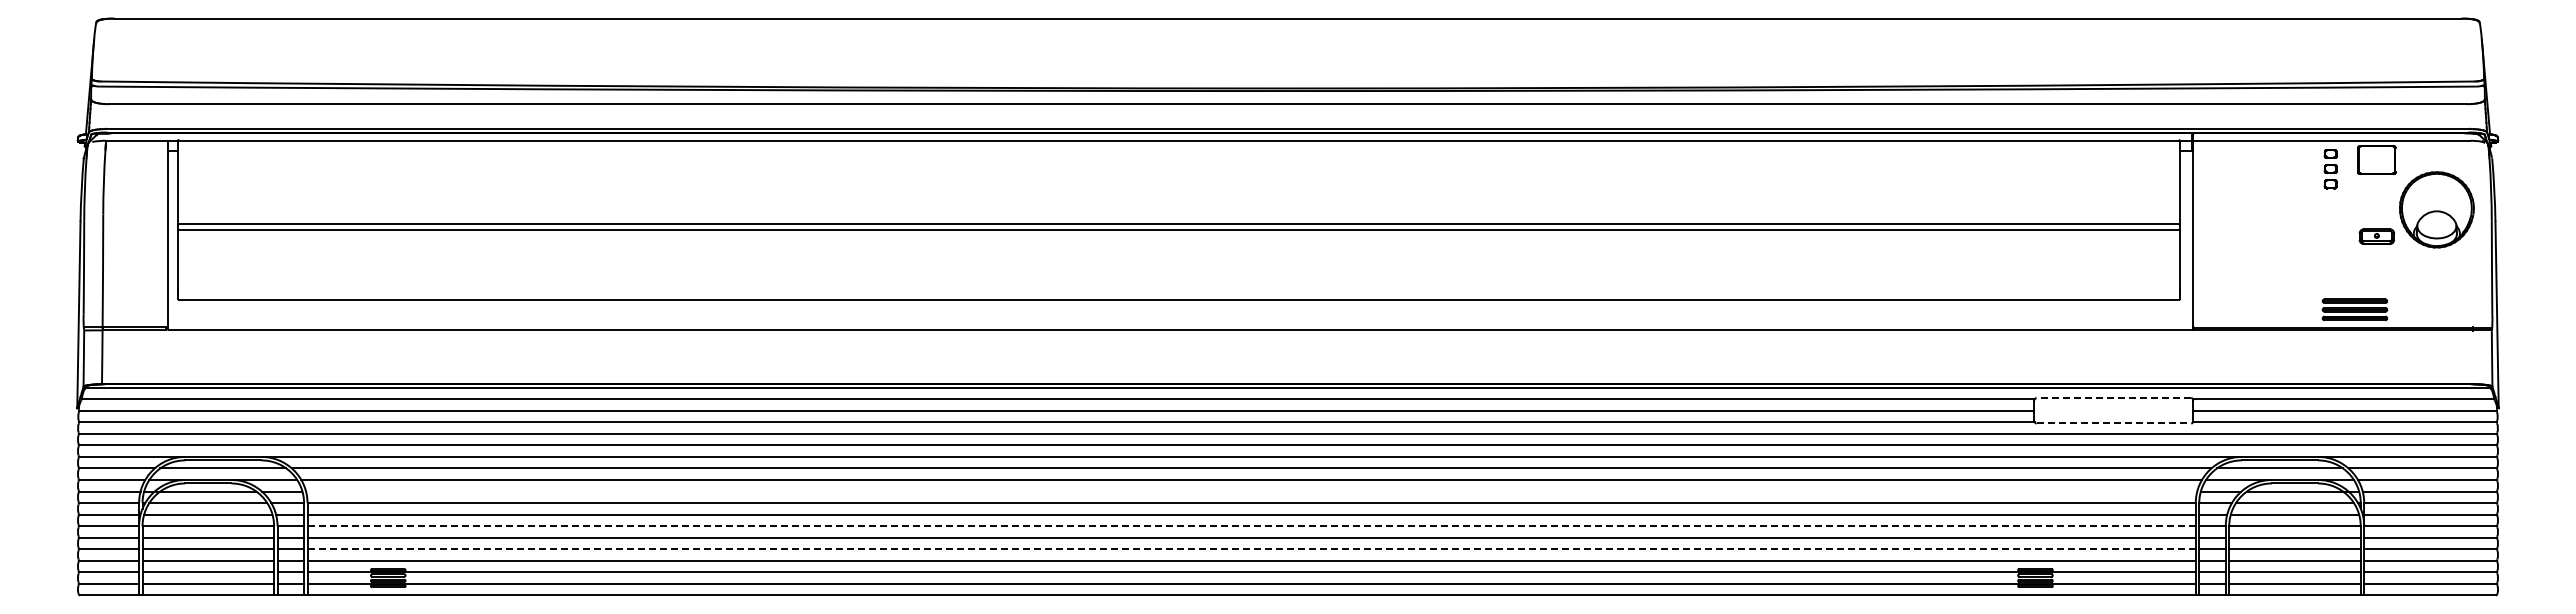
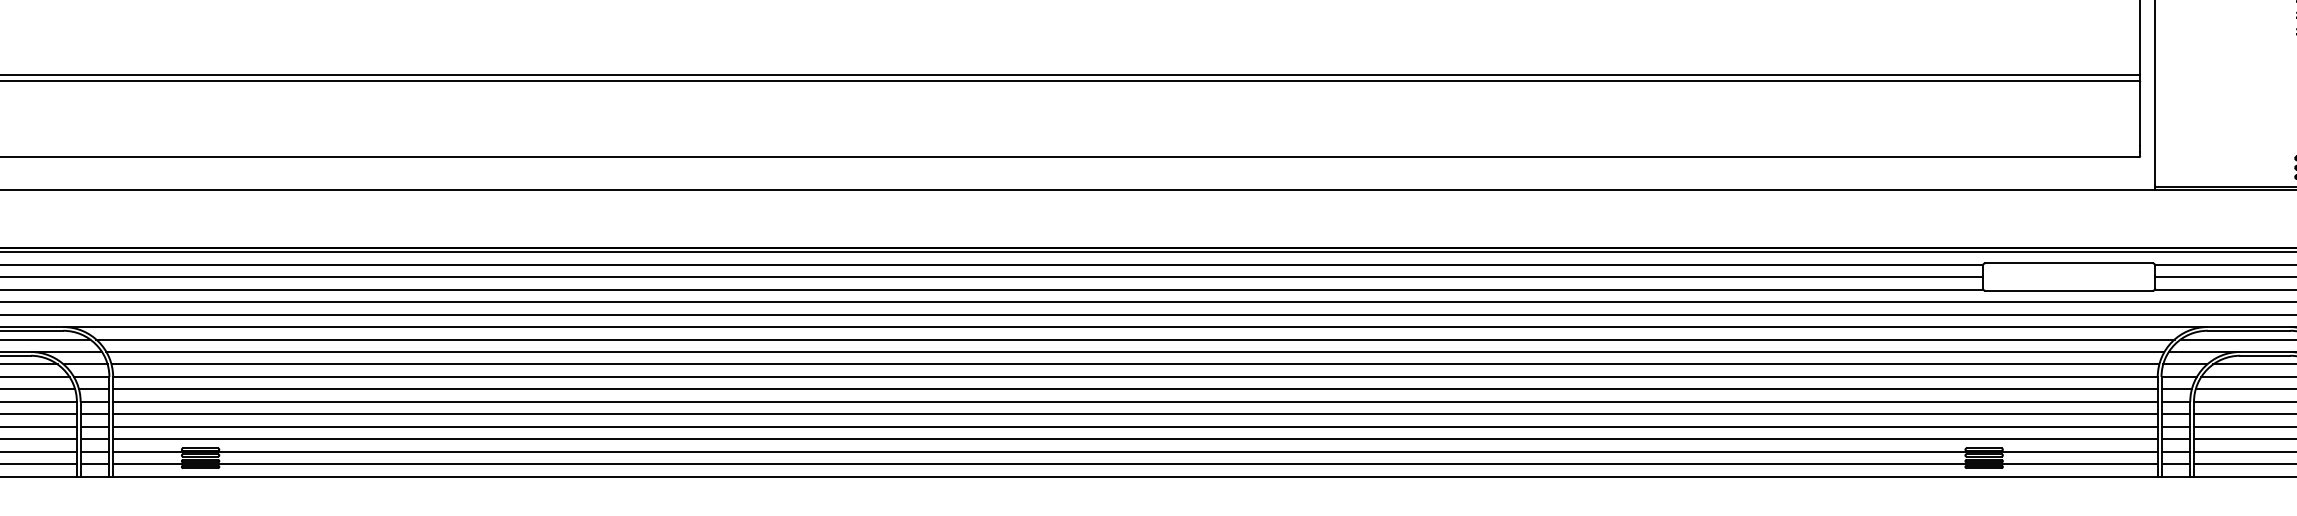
line: (2113, 398) -> (2068, 263), dashed -> solid
line: (2114, 423) -> (2069, 290), dashed -> solid
line: (1251, 491) -> (1135, 364), added
line: (1251, 526) -> (1135, 402), dashed -> solid
line: (1251, 549) -> (1135, 427), dashed -> solid

